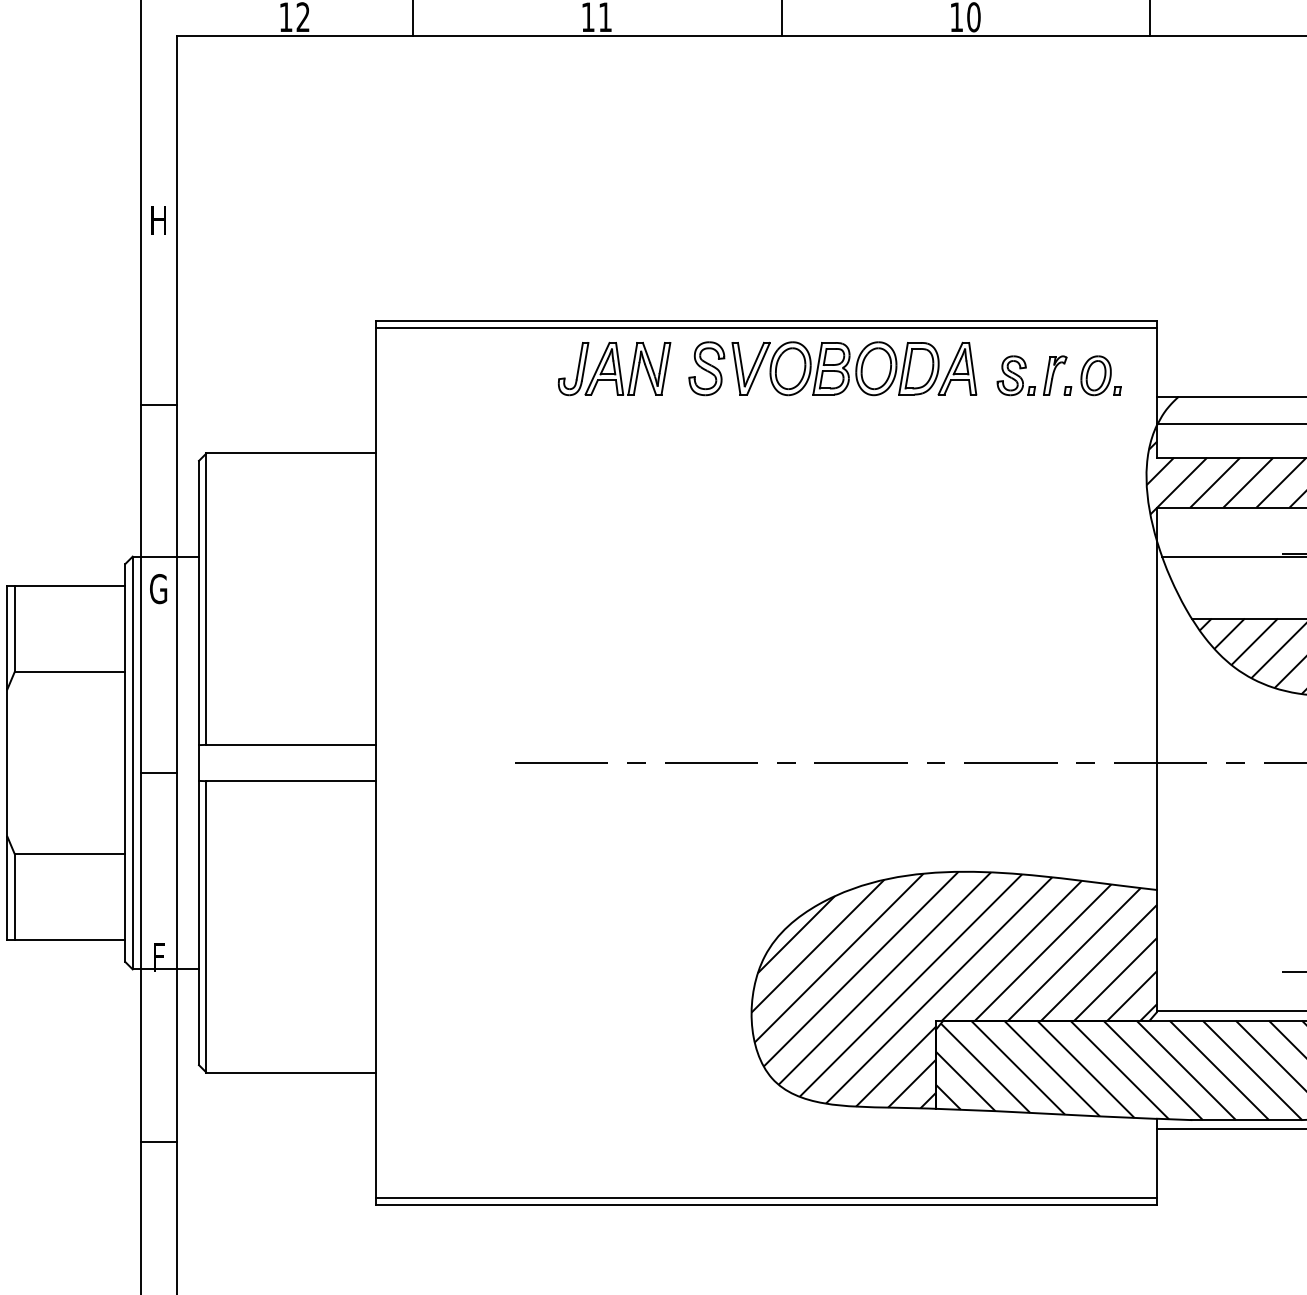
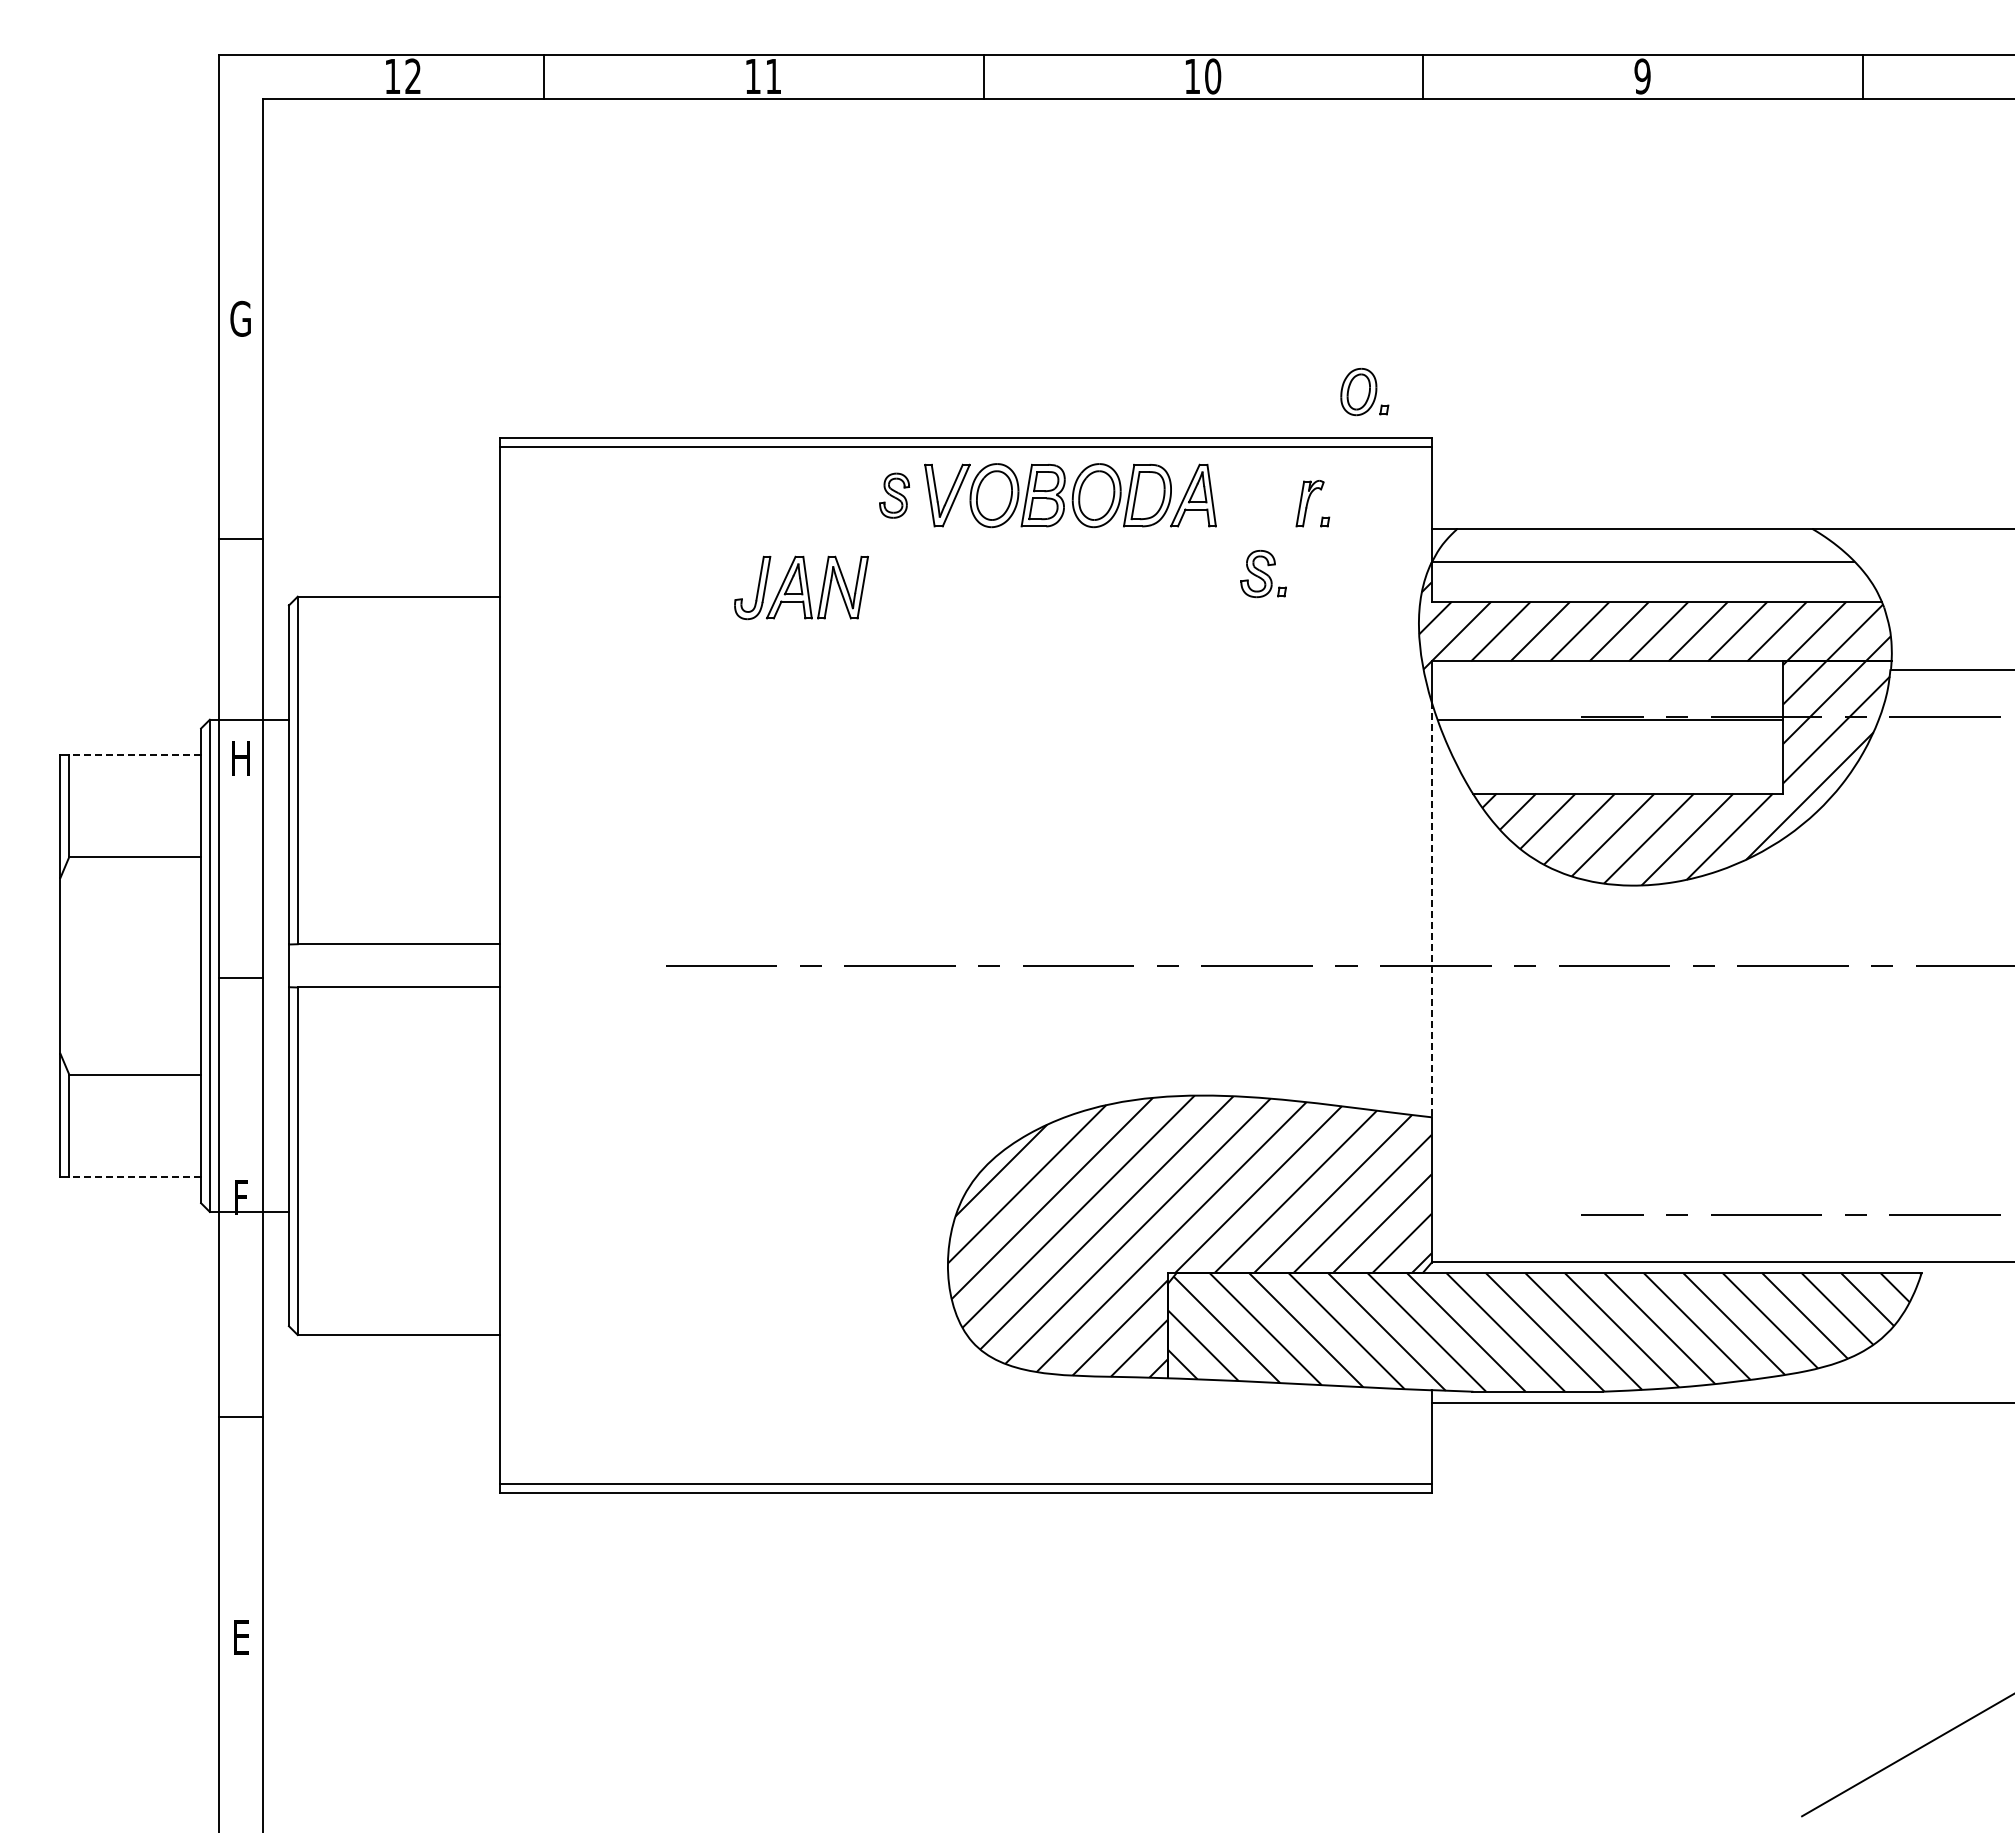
text: (158, 220) -> (240, 318), H -> G
part: (614, 368) -> (801, 587), moved
part: (706, 368) -> (894, 495), size x0.7
part: (1016, 376) -> (1263, 574), moved
part: (1100, 376) -> (1364, 392), moved
line: (70, 585) -> (135, 754), solid -> dashed
text: (158, 589) -> (240, 758), G -> H
line: (1157, 715) -> (1431, 909), solid -> dashed
line: (70, 939) -> (135, 1176), solid -> dashed

